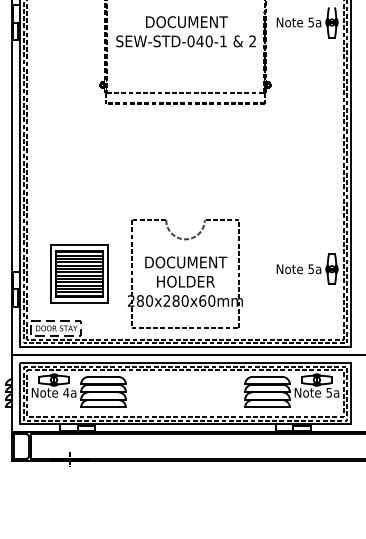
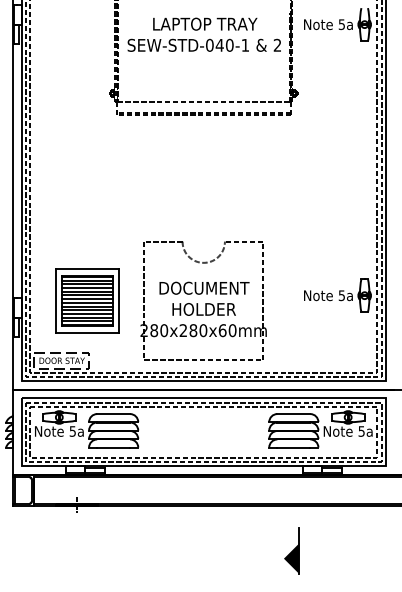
text: (187, 21) -> (205, 23), DOCUMENT -> LAPTOP TRAY
text: (66, 392) -> (72, 431), 4a -> 5a
part: (265, 501) -> (291, 550), added

